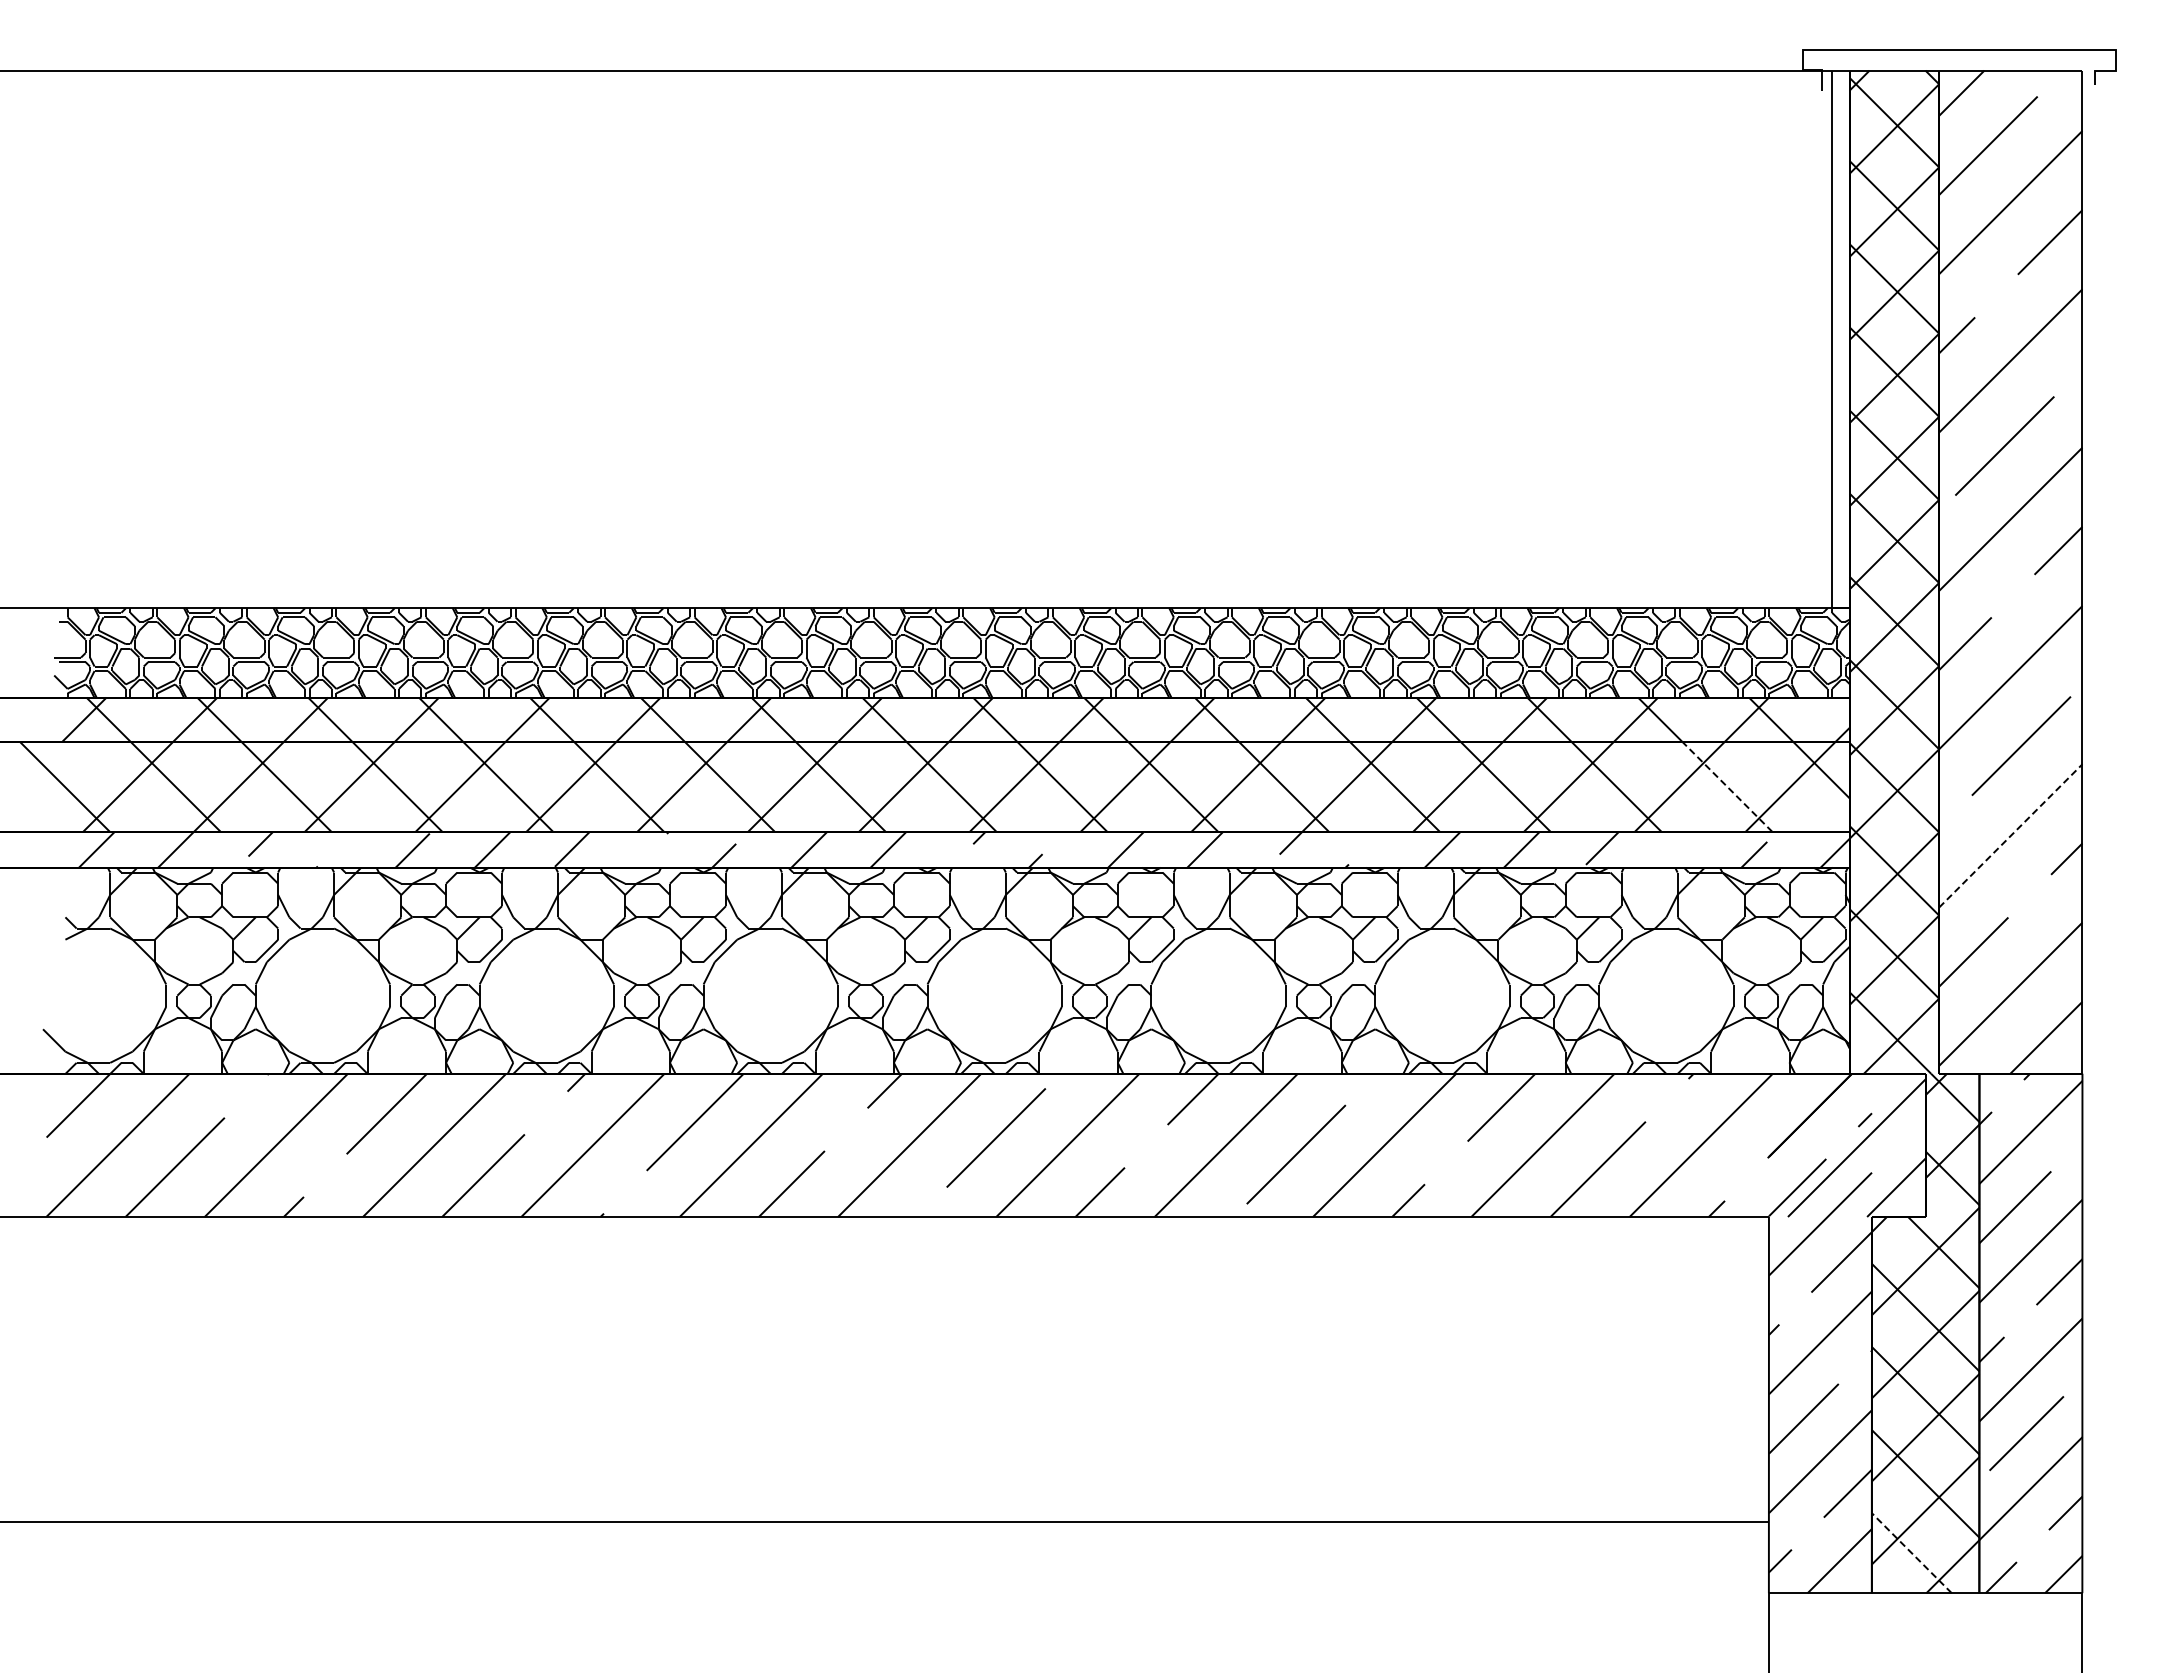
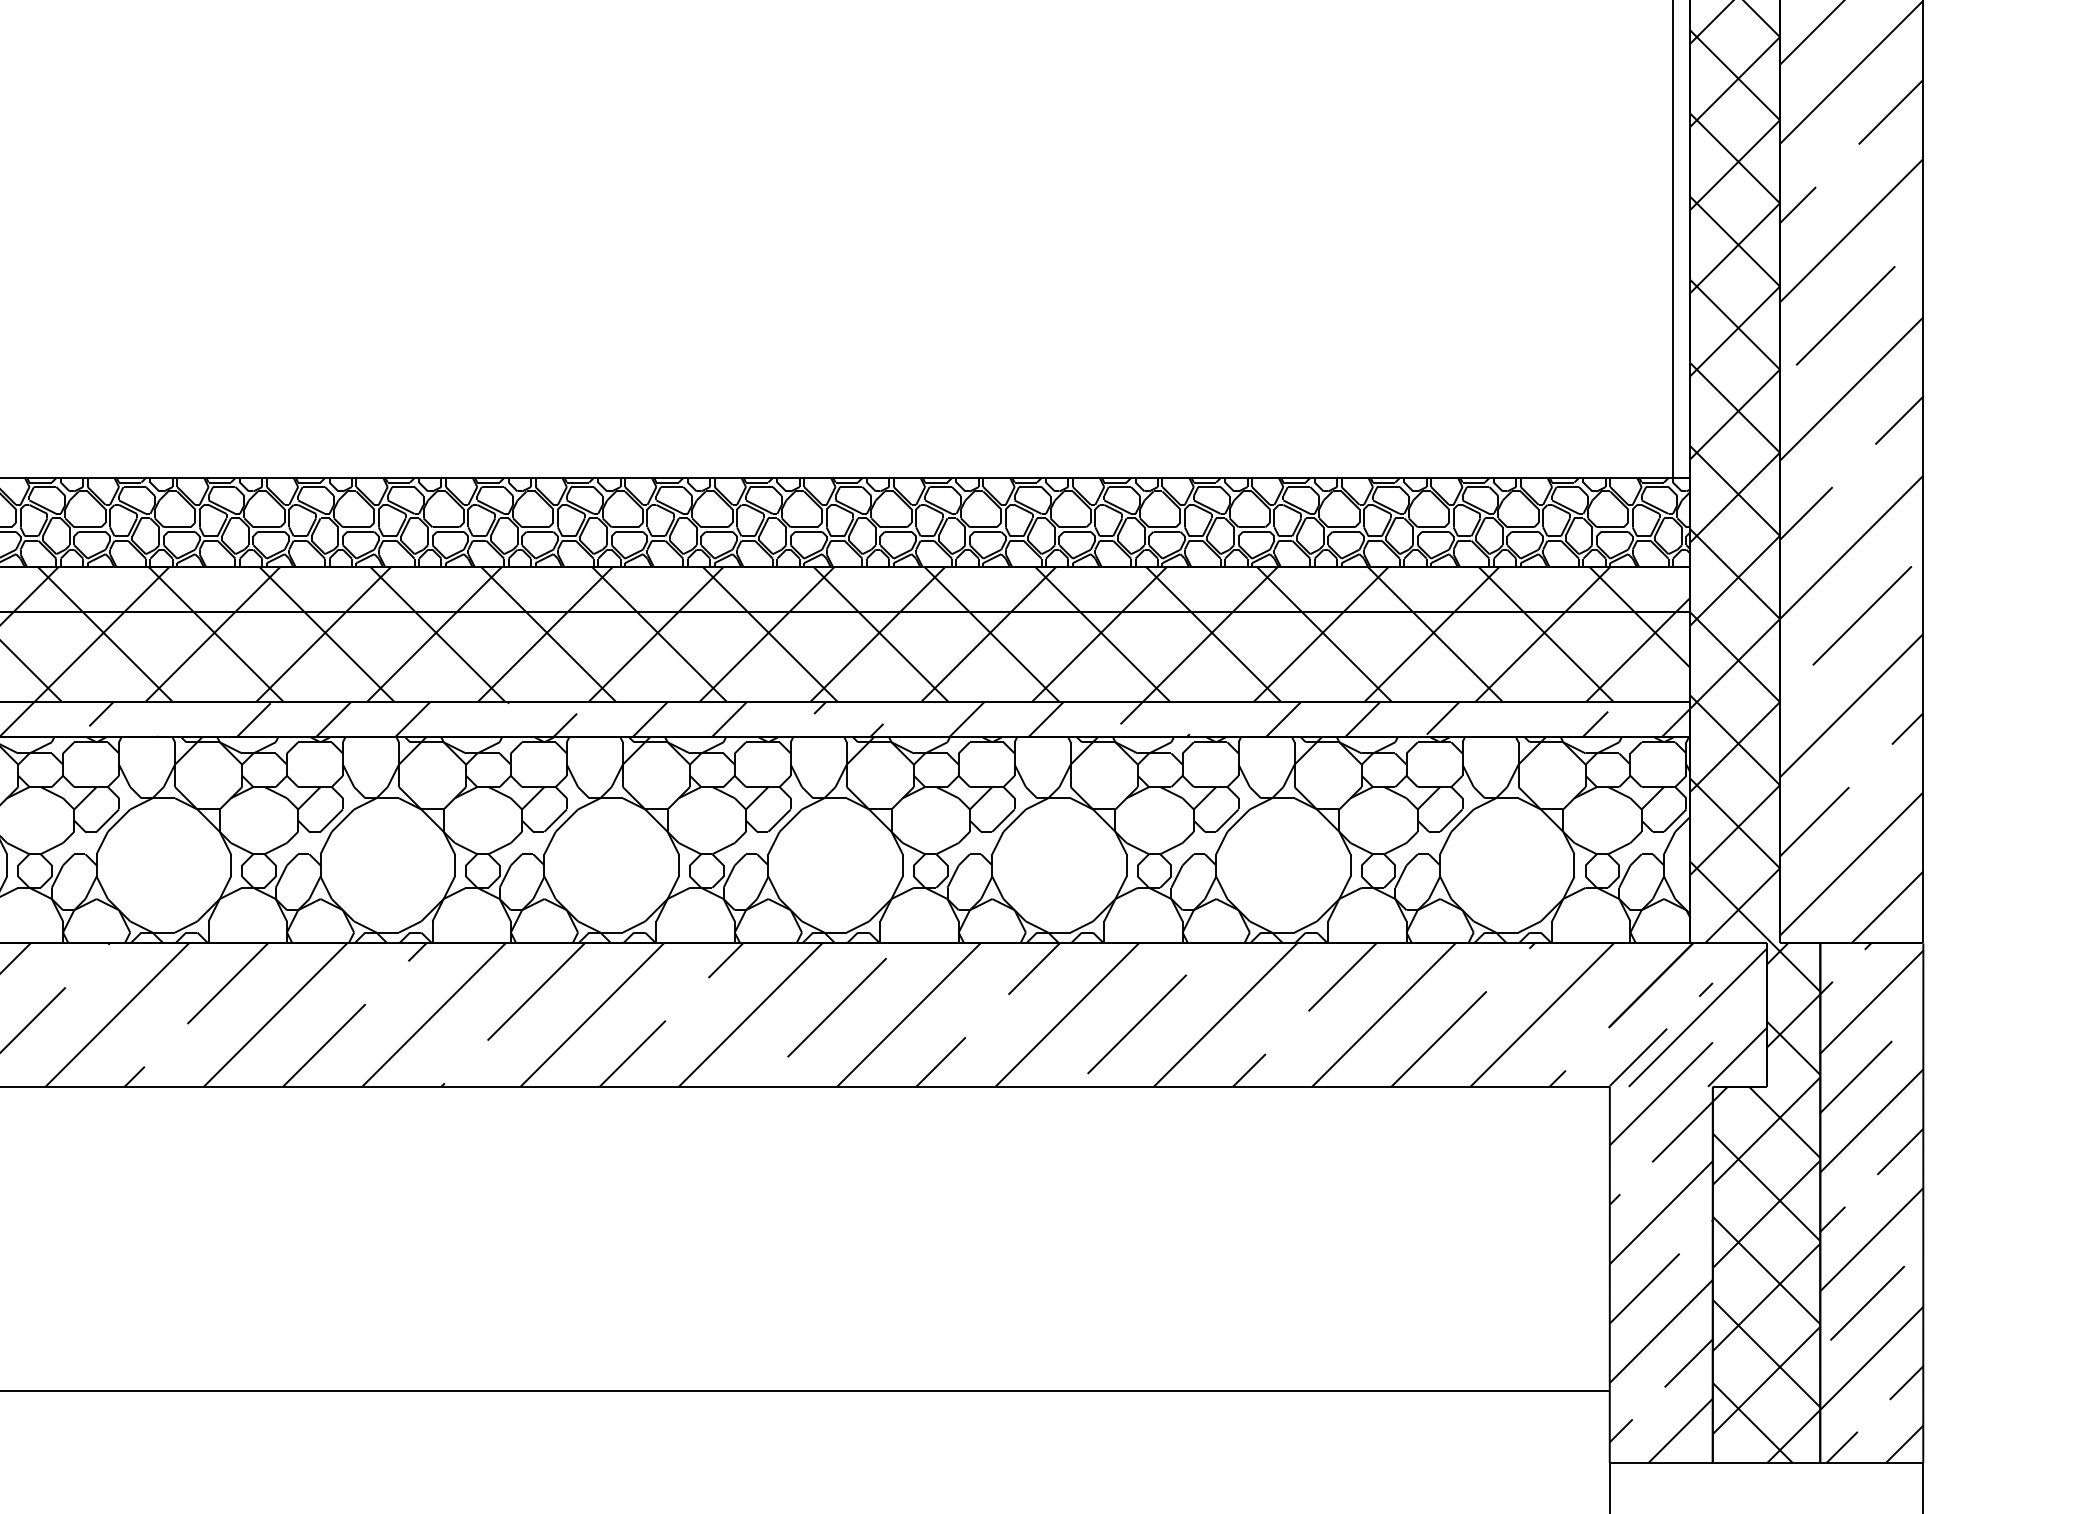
line: (1727, 786) -> (1568, 656), dashed -> solid
line: (2011, 835) -> (1852, 705), dashed -> solid
line: (1911, 1552) -> (1752, 1422), dashed -> solid

